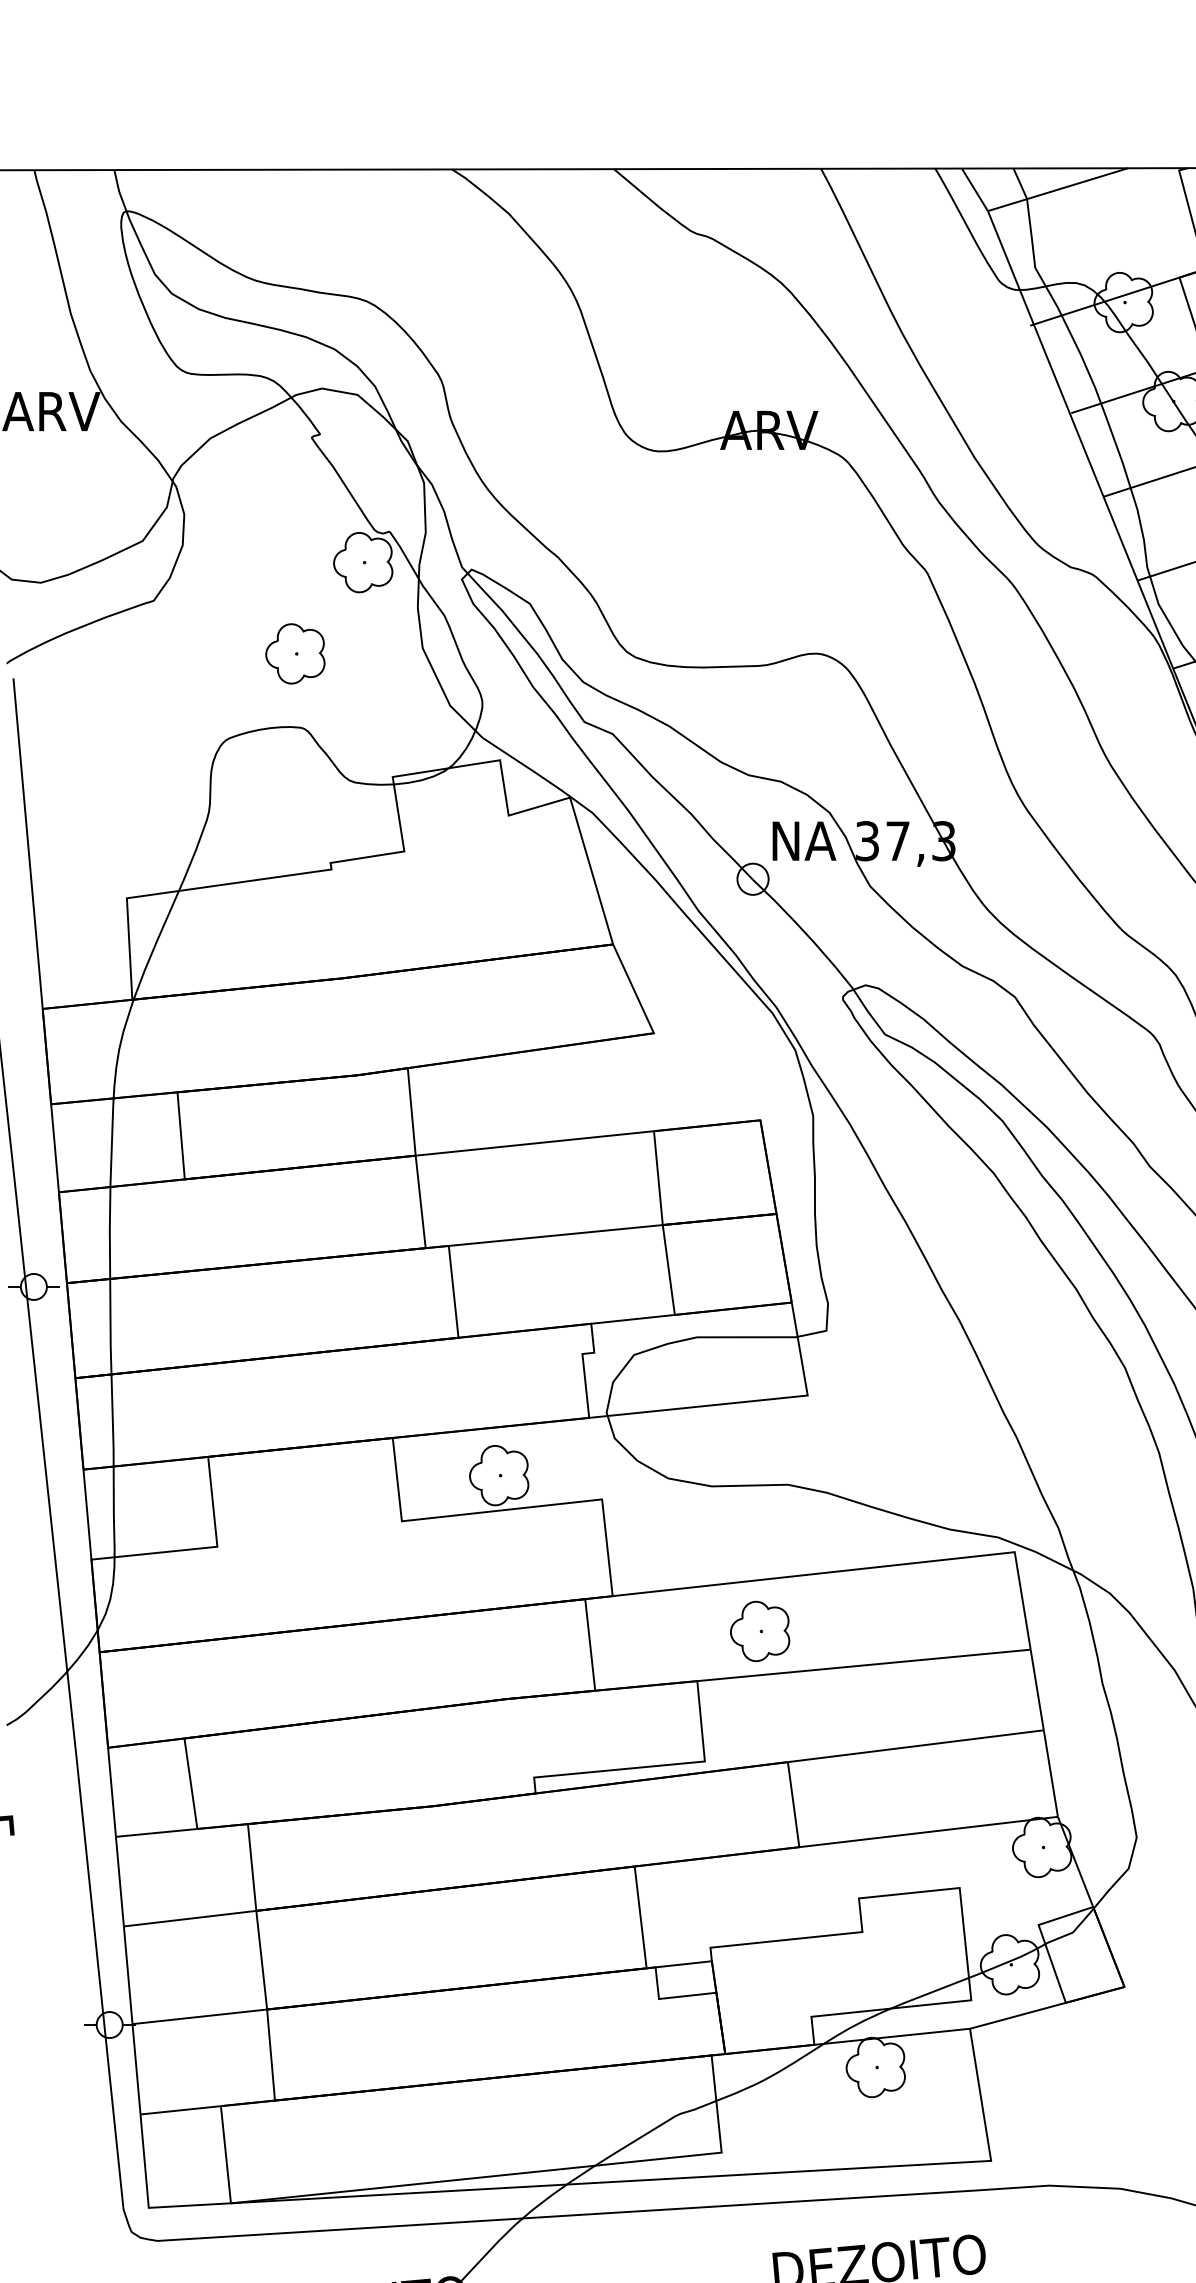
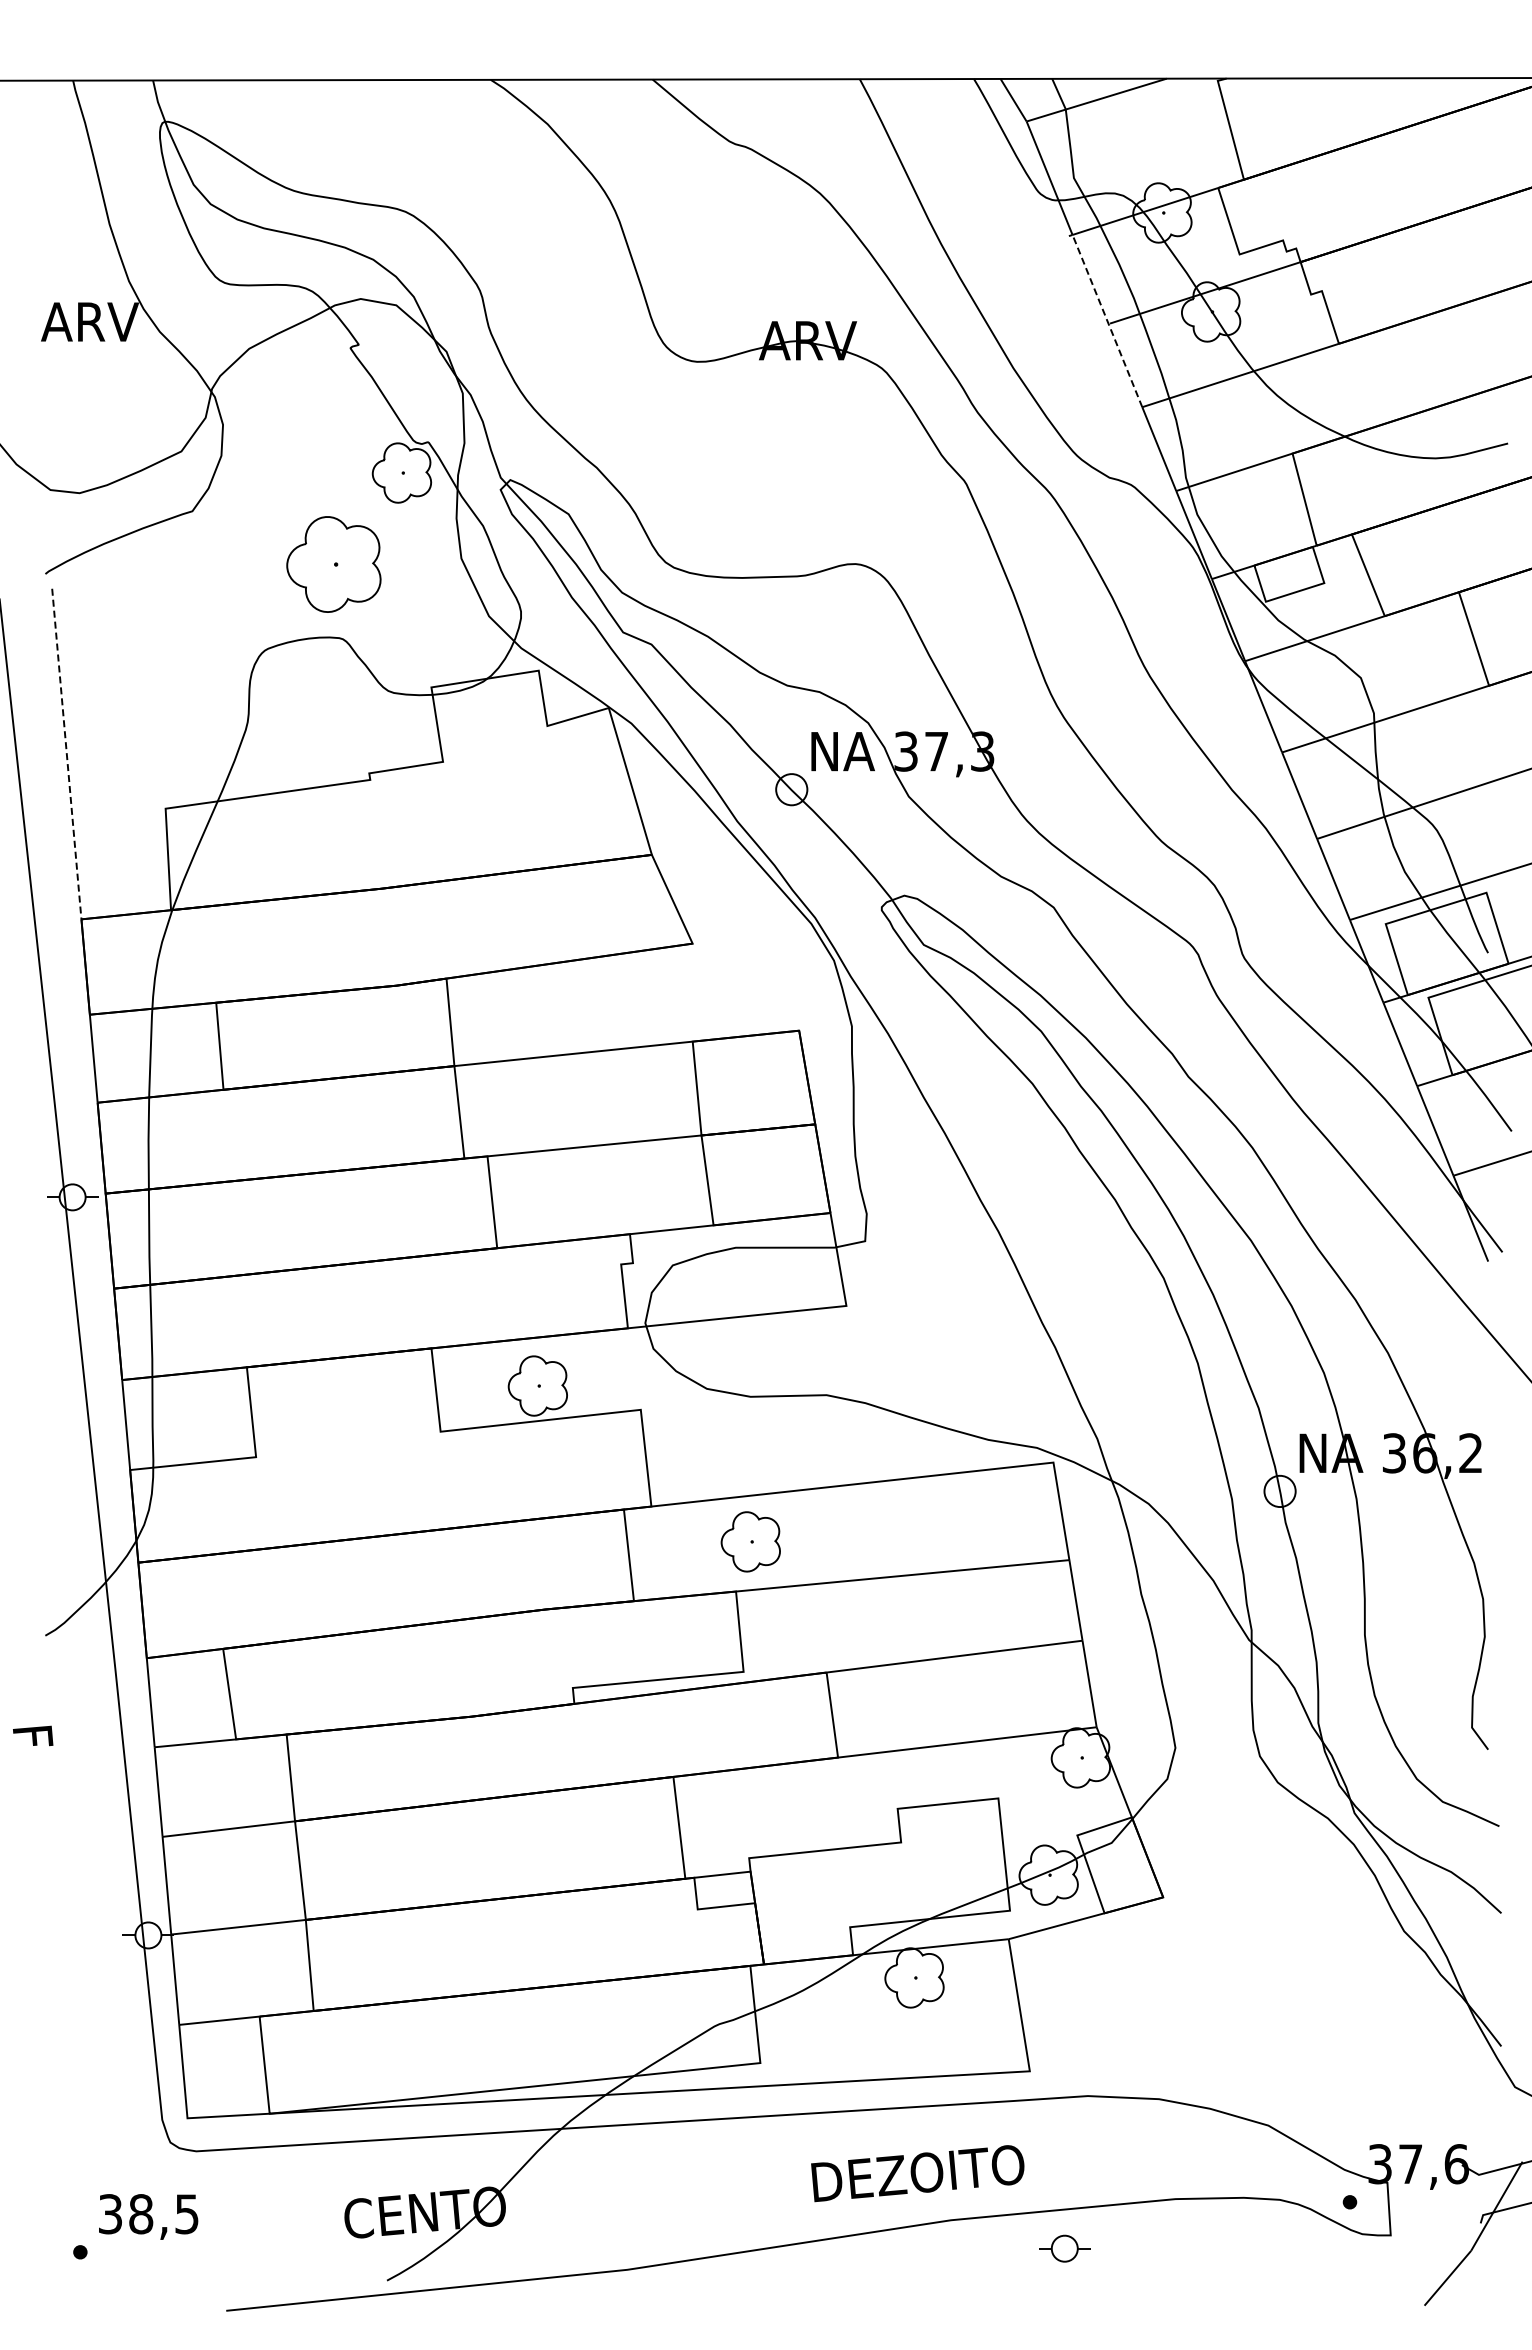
line: (1068, 411) -> (1107, 321), solid -> dashed
part: (295, 653) -> (334, 563), size x1.6
line: (27, 844) -> (66, 754), solid -> dashed
part: (759, 1631) -> (750, 1541), moved

